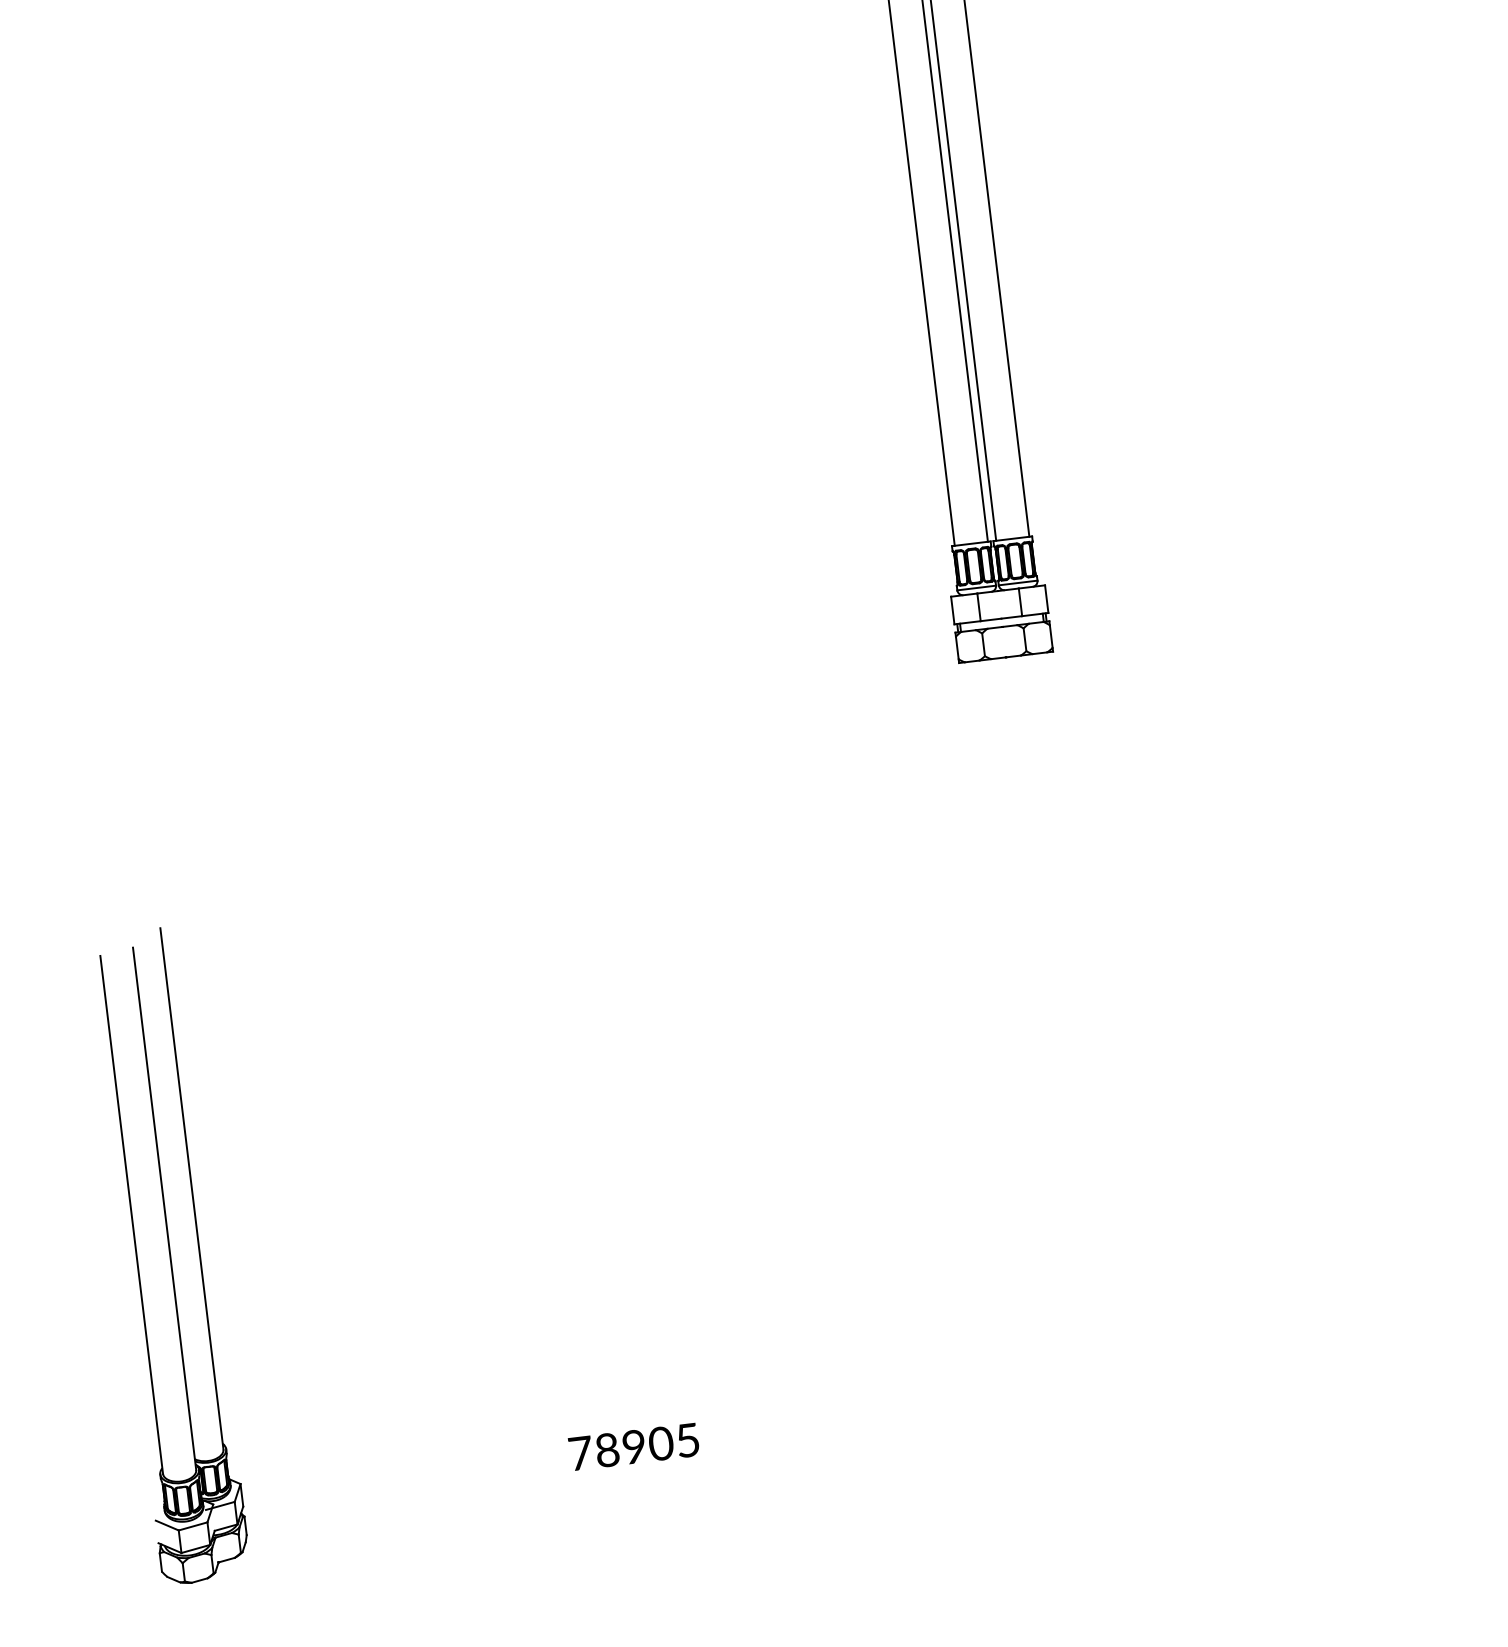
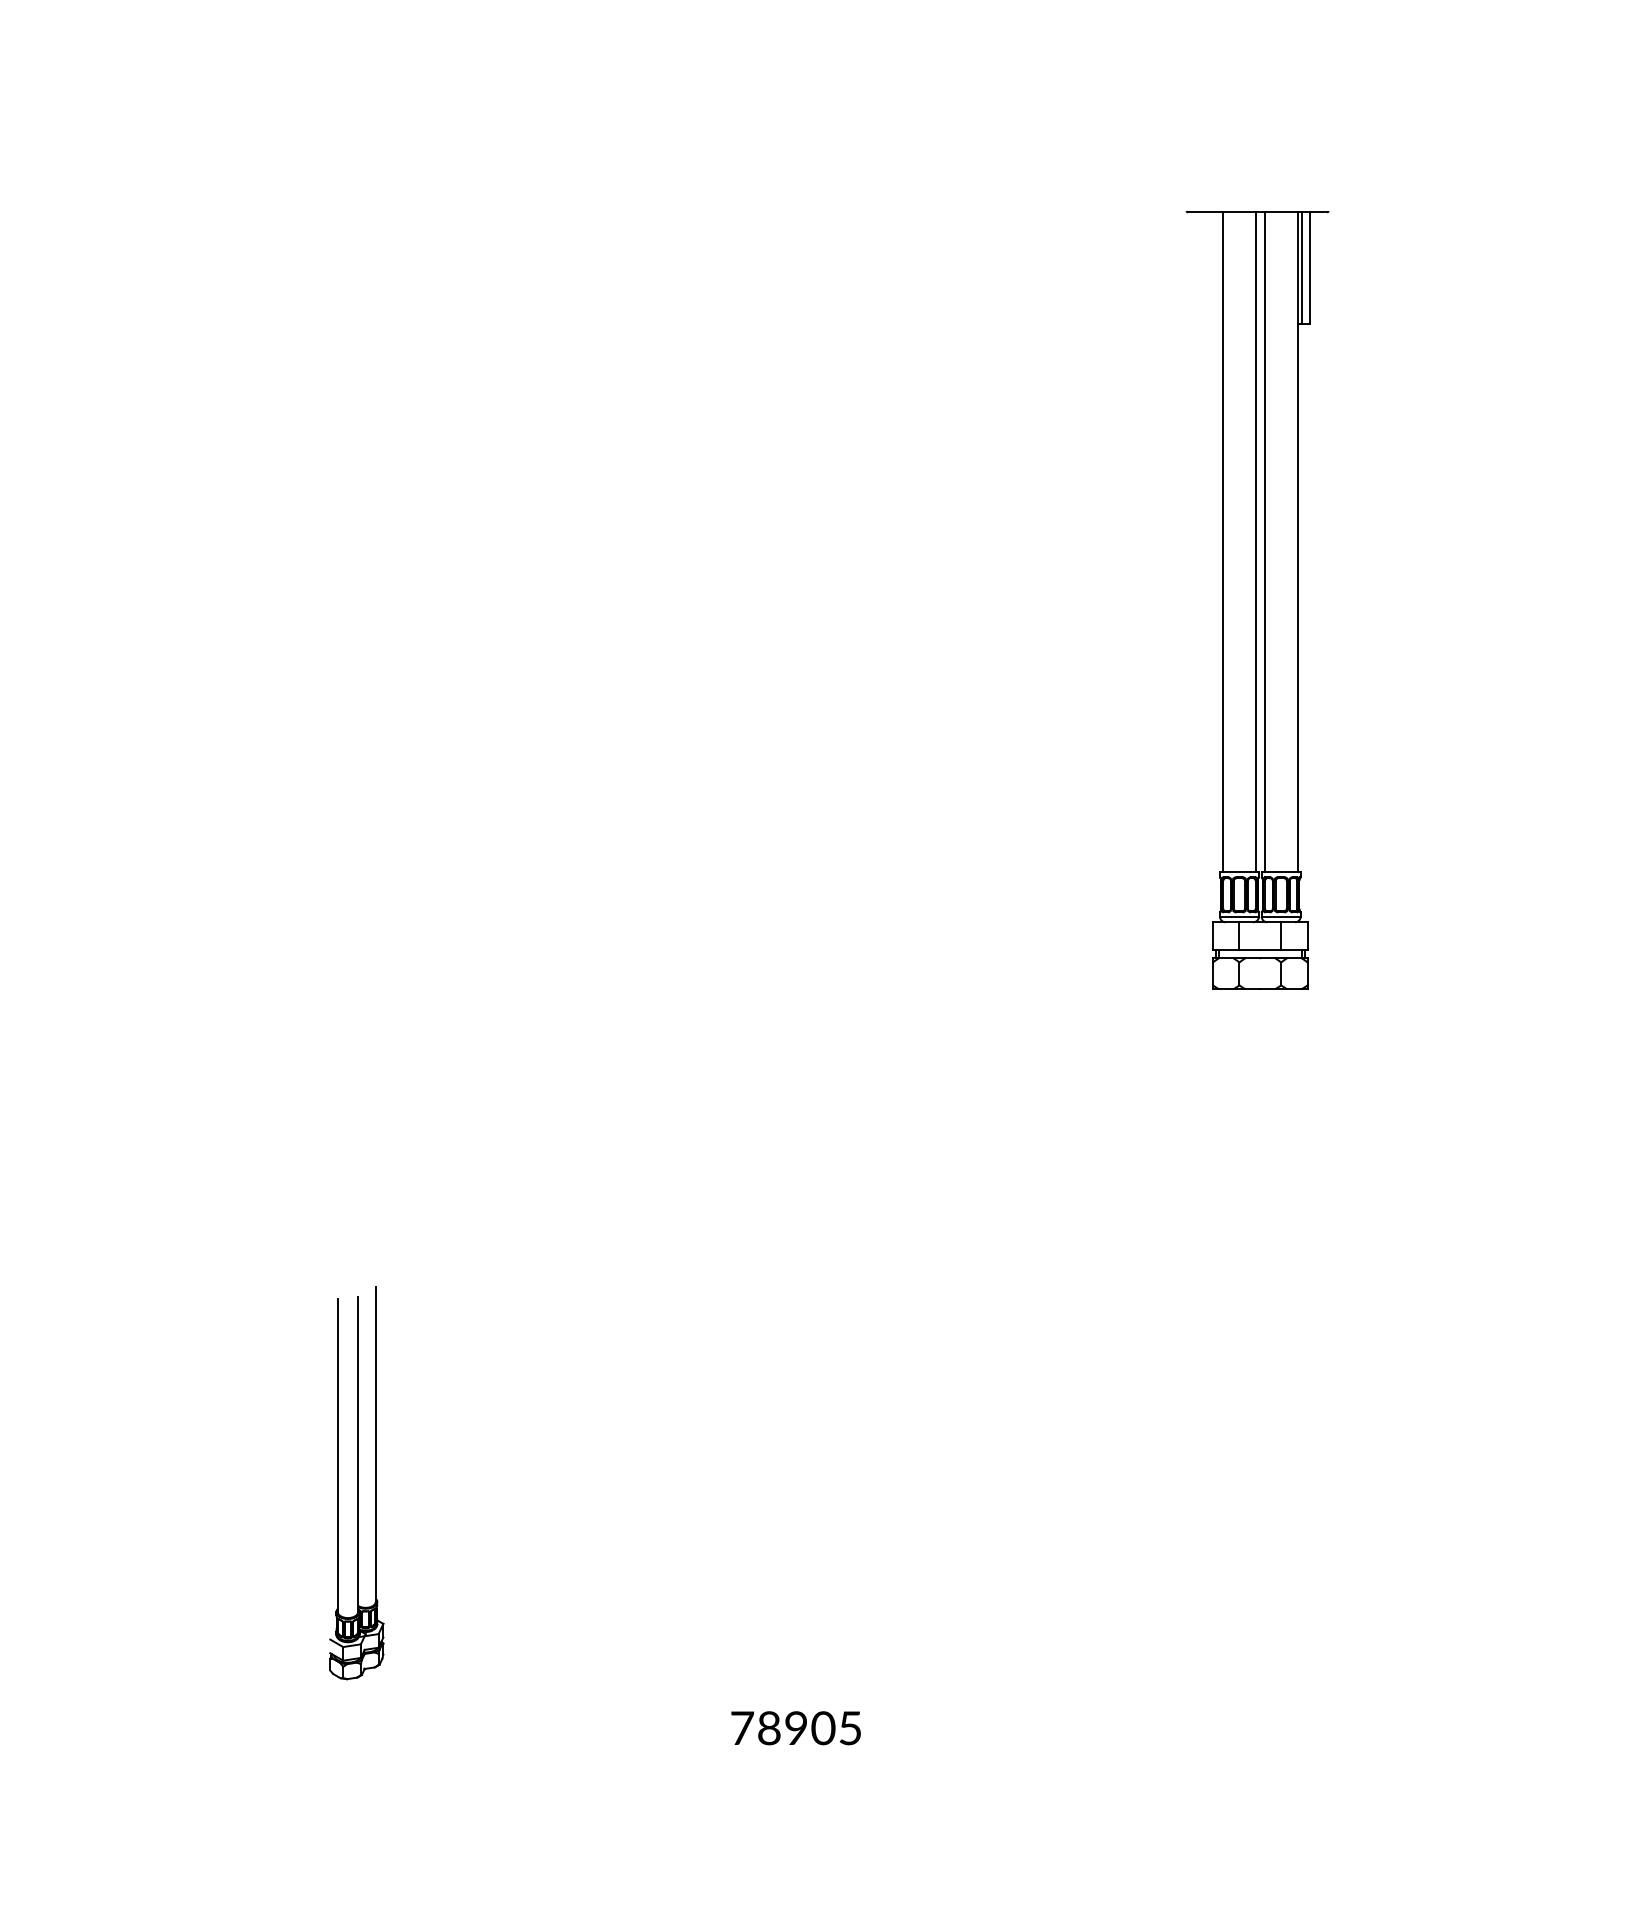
part: (168, 1255) -> (356, 1482), size x0.6

